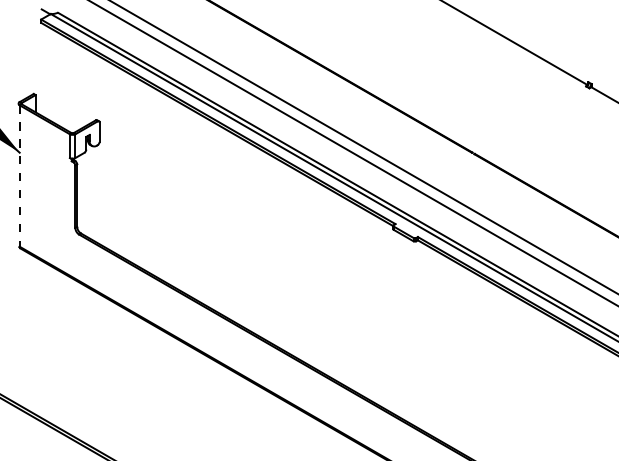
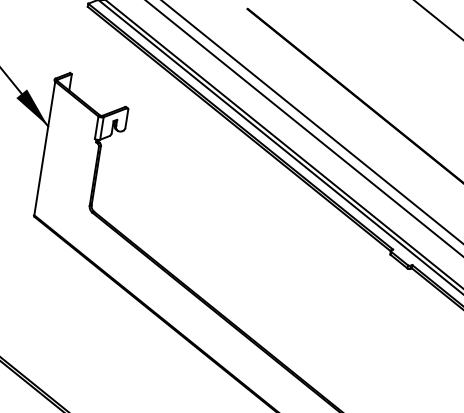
line: (19, 176) -> (44, 148), dashed -> solid

